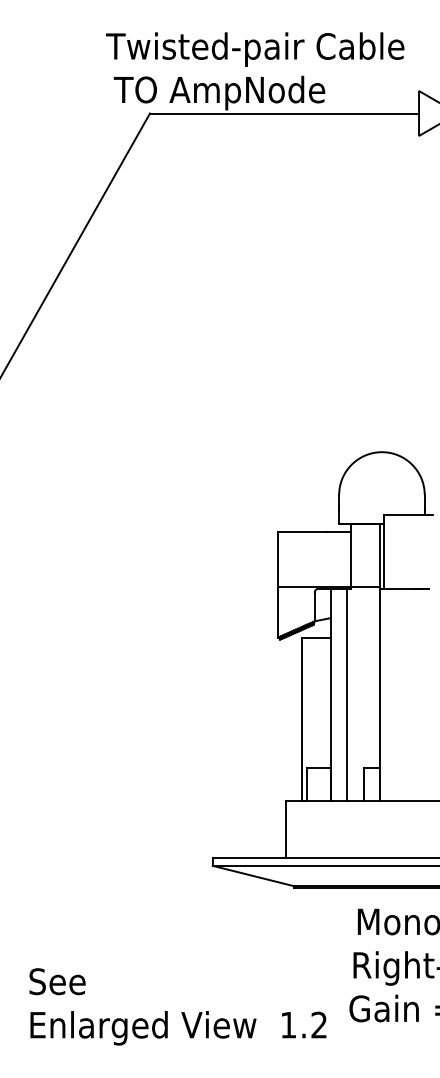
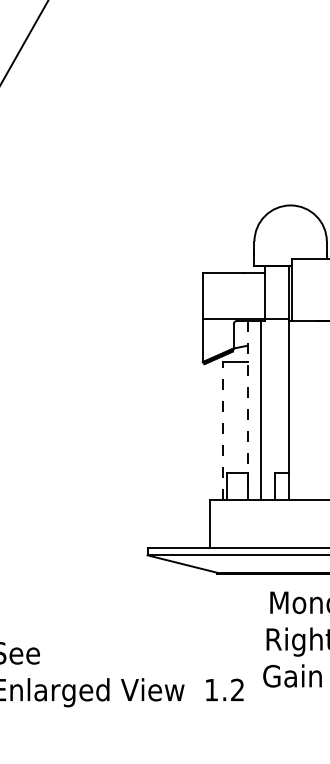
line: (331, 694) -> (247, 410), solid -> dashed
line: (302, 719) -> (223, 431), solid -> dashed

